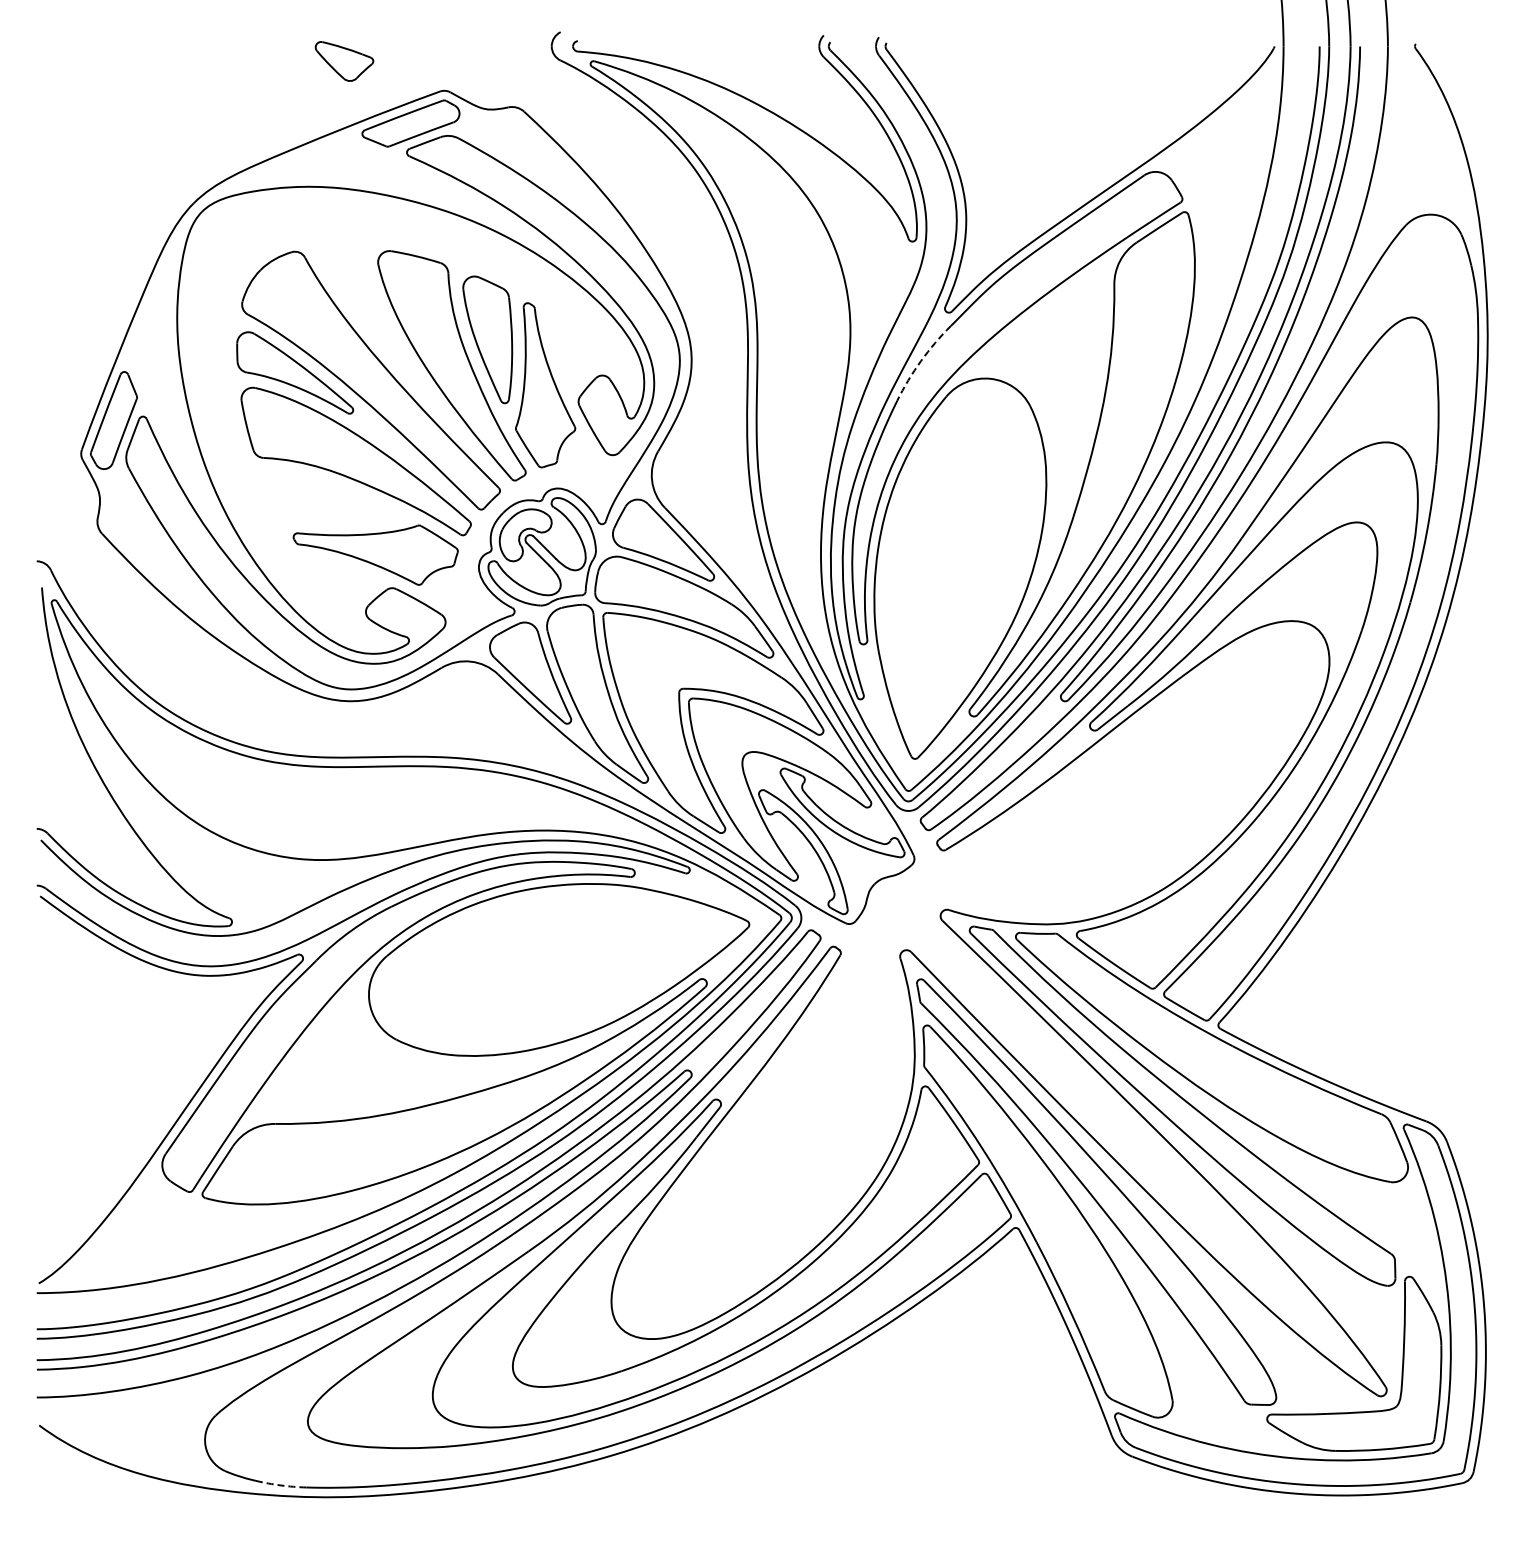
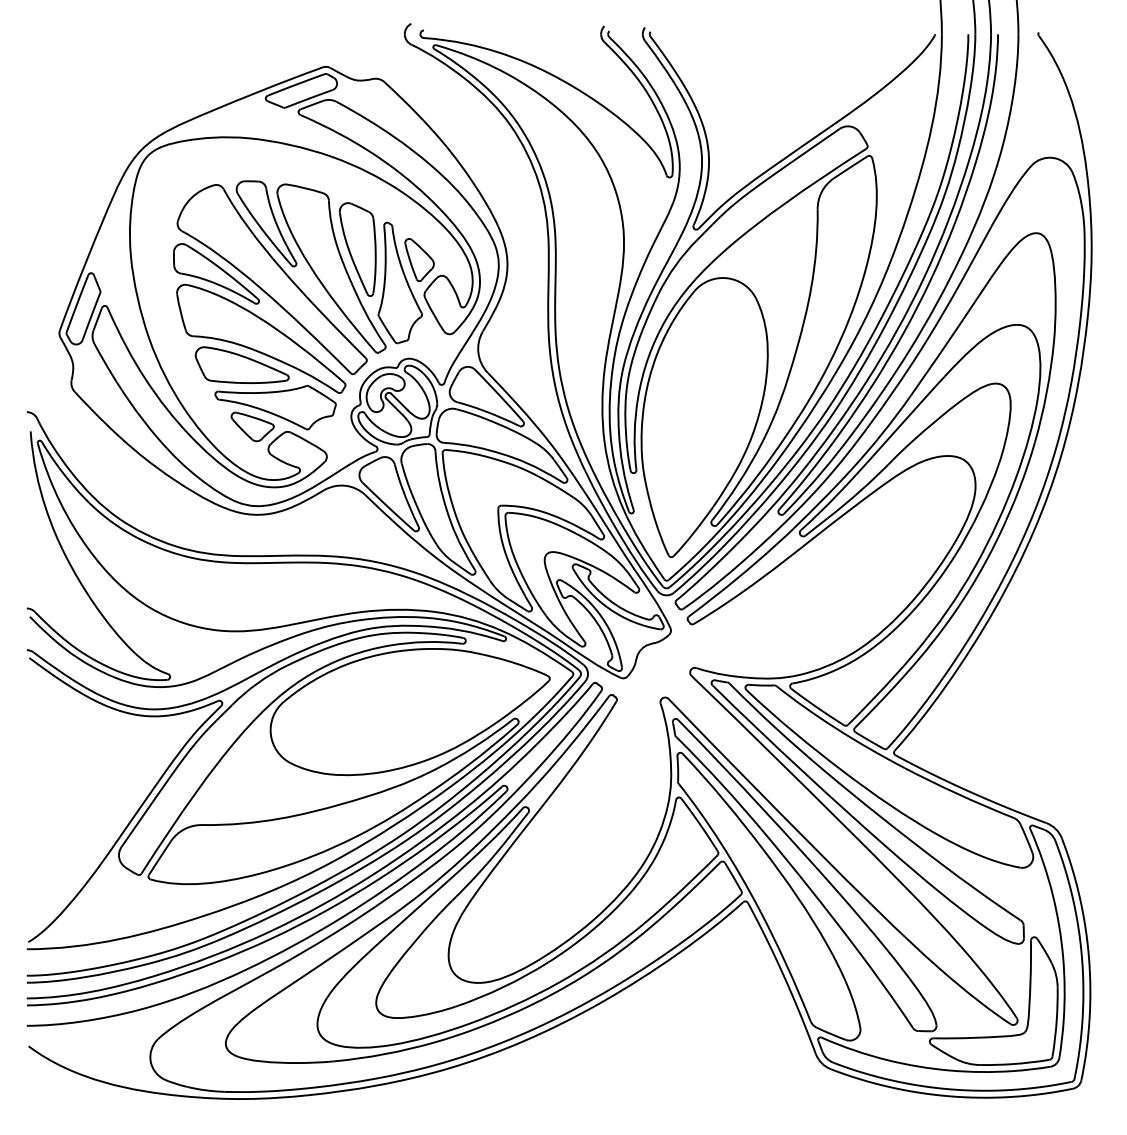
part: (344, 61) -> (252, 426), moved
part: (362, 304) -> (265, 223), added
part: (571, 353) -> (419, 259), added
arc: (920, 361) -> (675, 265), dashed -> solid
part: (330, 496) -> (242, 364), added
arc: (280, 1485) -> (205, 1090), dashed -> solid

